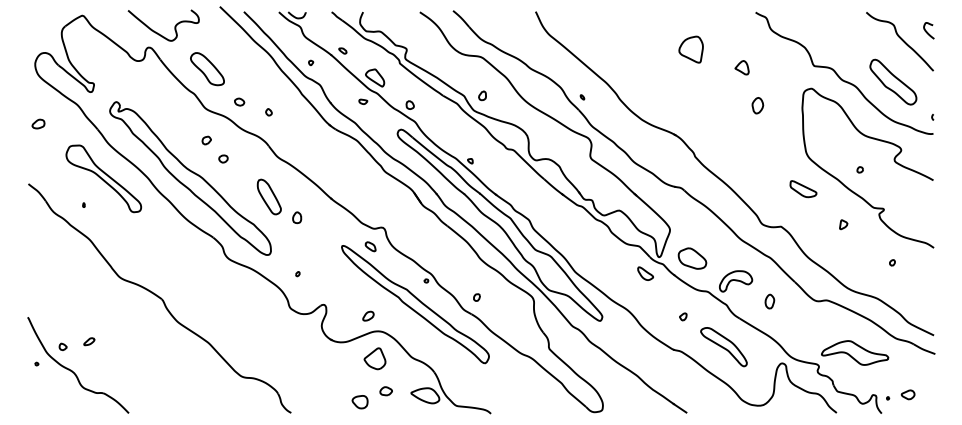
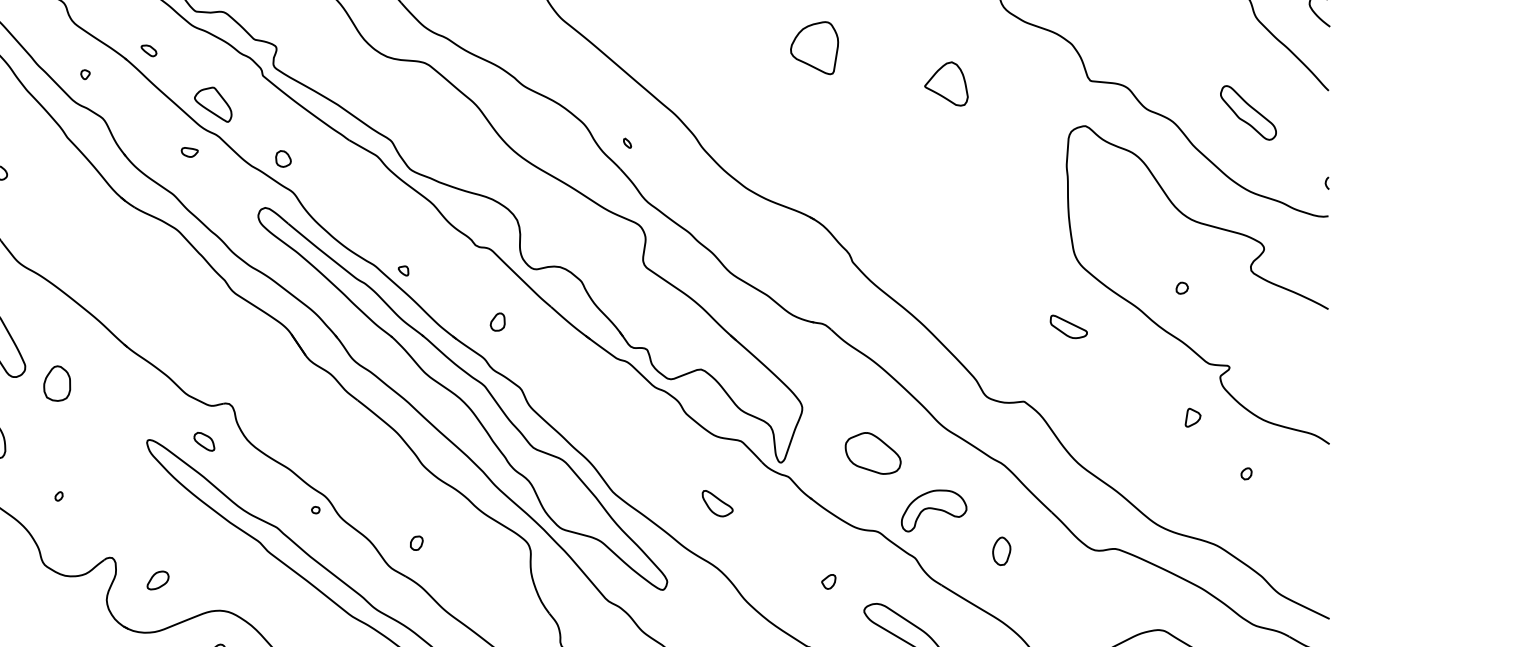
part: (690, 49) -> (813, 47), moved
part: (741, 67) -> (945, 83), size x1.6
part: (893, 81) -> (1248, 111), size x0.6
part: (482, 95) -> (497, 321), moved
part: (757, 105) -> (977, 159), removed
part: (803, 189) -> (1068, 327), size x0.7
part: (297, 217) -> (58, 383), size x1.6
part: (843, 224) -> (1192, 417), moved
part: (692, 258) -> (873, 453), moved
part: (645, 273) -> (717, 503), moved
part: (368, 315) -> (158, 579), moved

